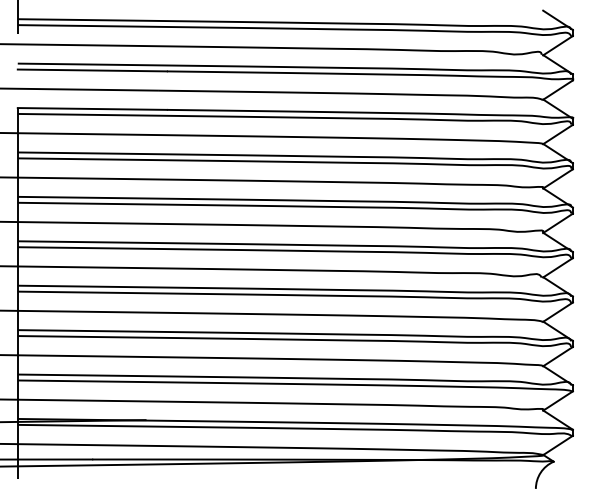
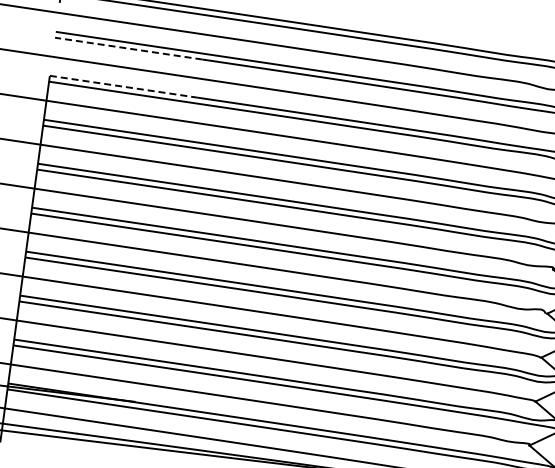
line: (92, 70) -> (128, 48), solid -> dashed
line: (92, 108) -> (123, 86), solid -> dashed

